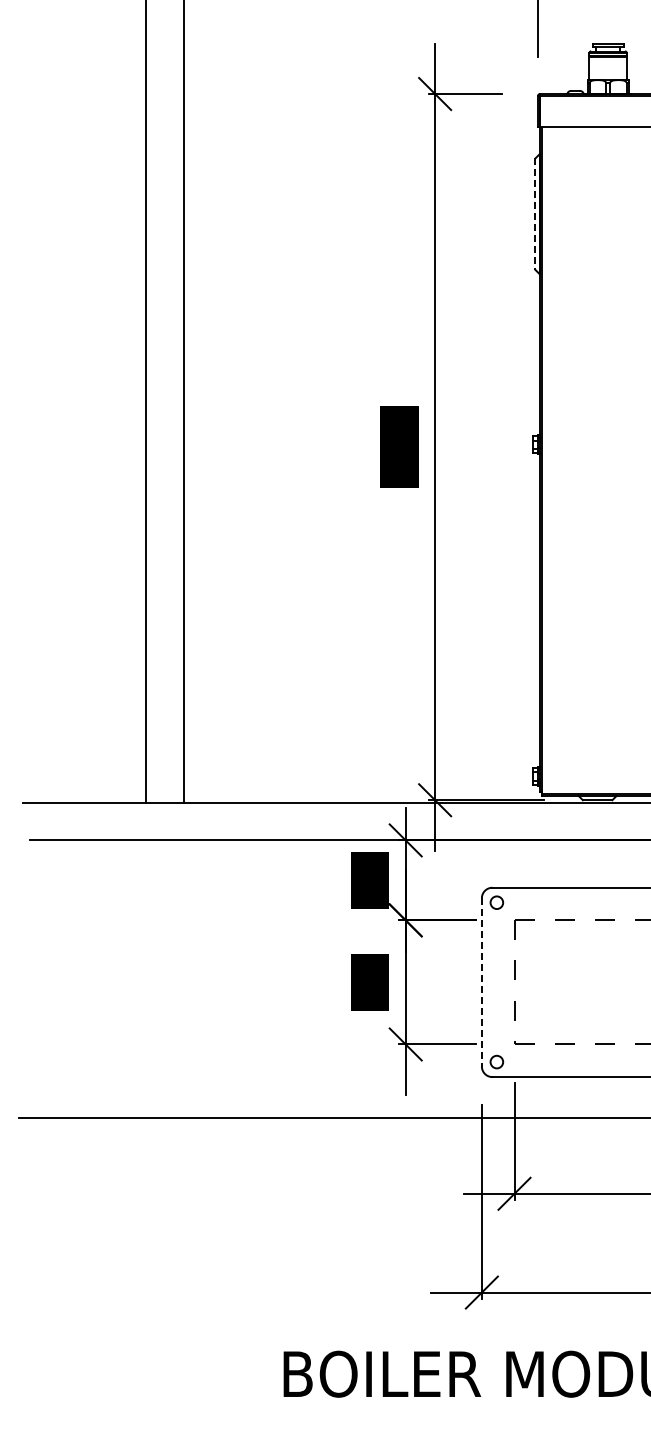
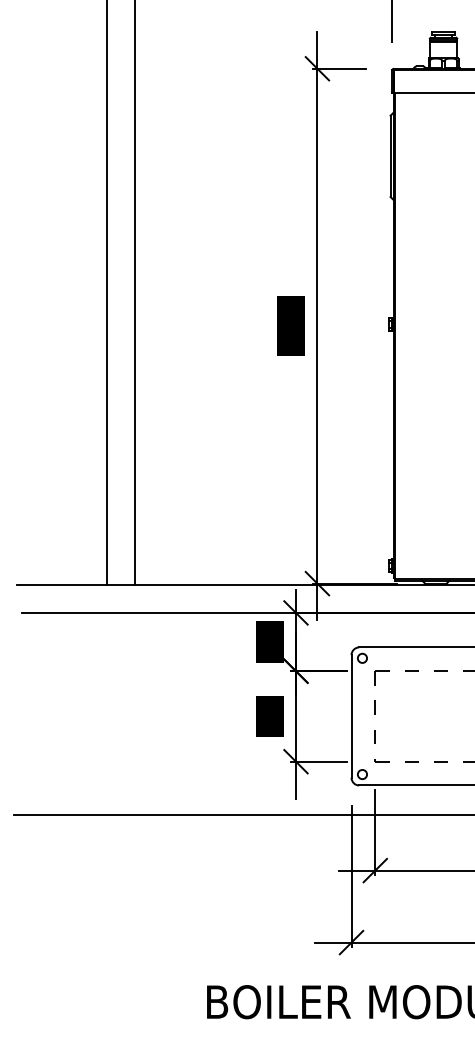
line: (535, 214) -> (390, 156), dashed -> solid
line: (481, 982) -> (351, 716), dashed -> solid

